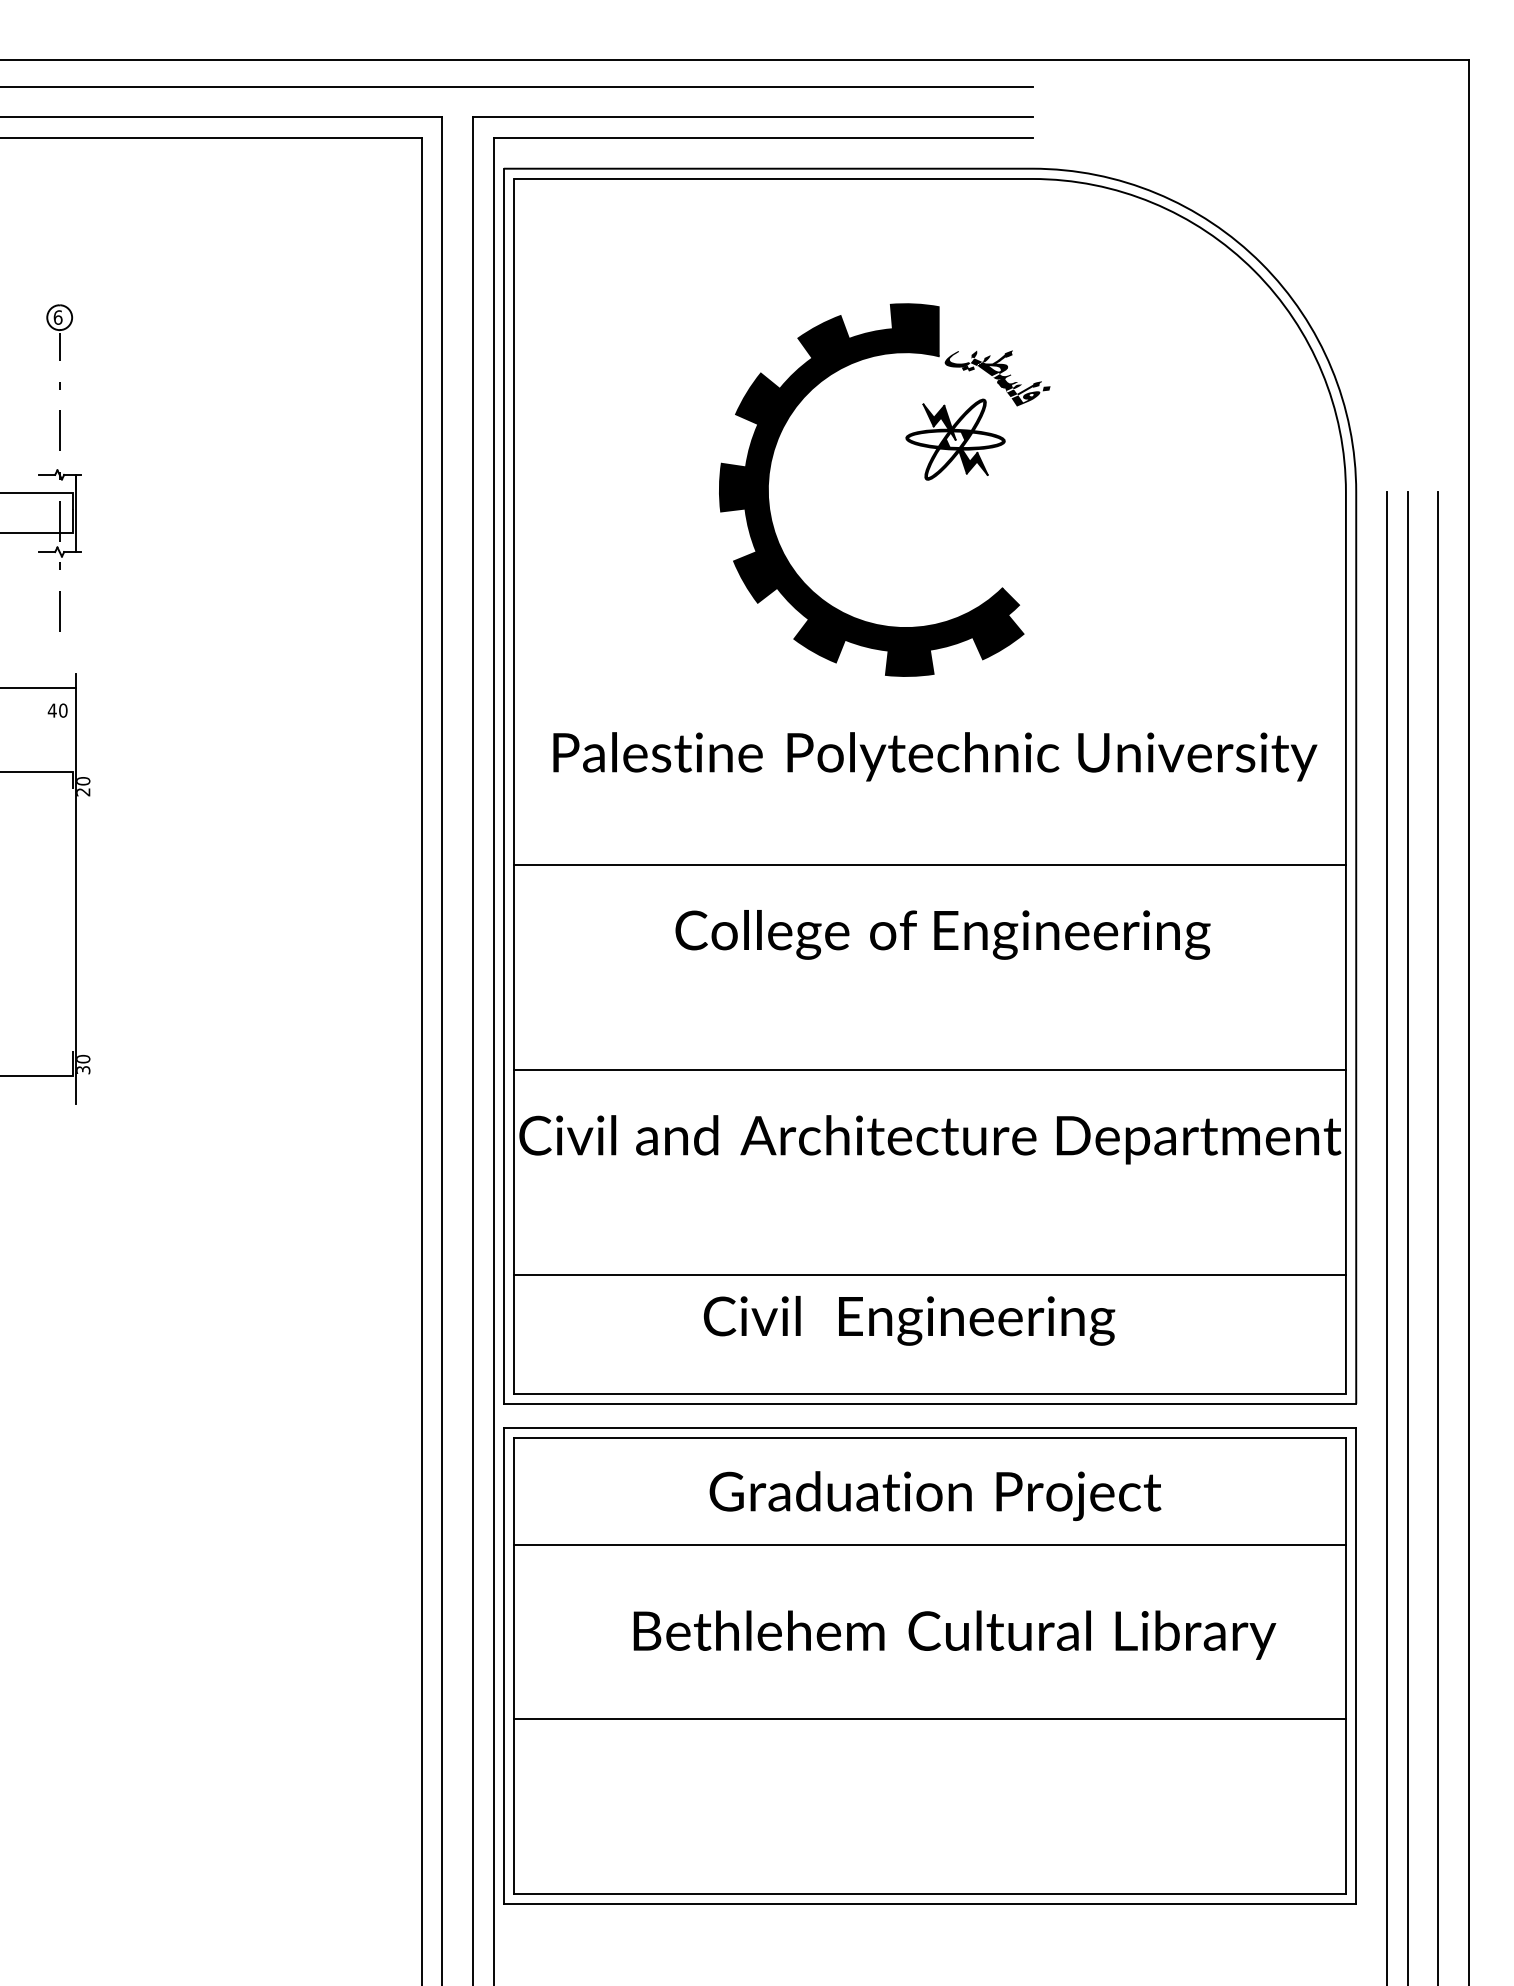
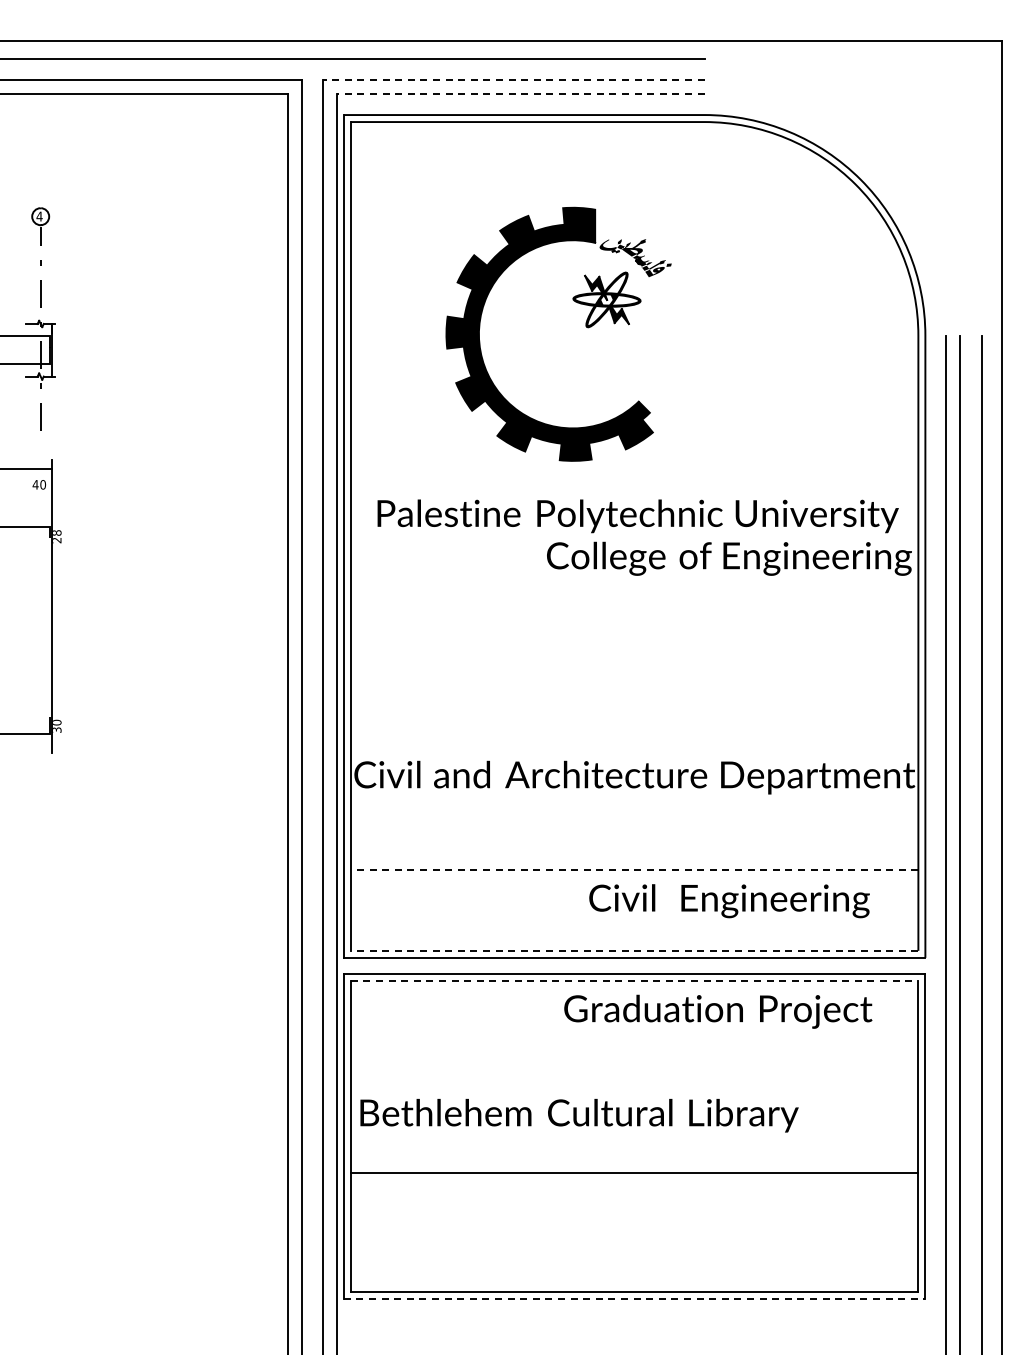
line: (752, 118) -> (513, 80), solid -> dashed
line: (762, 138) -> (520, 94), solid -> dashed
text: (57, 317) -> (39, 216), 6 -> 4
part: (924, 478) -> (585, 326), moved
text: (84, 780) -> (57, 532), 20 -> 28
line: (929, 864) -> (634, 589), removed
text: (943, 934) -> (729, 558), moved
line: (929, 1070) -> (634, 730), removed
line: (929, 1275) -> (634, 870), solid -> dashed
text: (909, 1321) -> (729, 901), moved
line: (929, 1393) -> (634, 950), solid -> dashed
line: (929, 1438) -> (634, 981), solid -> dashed
text: (935, 1495) -> (718, 1011), moved
line: (929, 1544) -> (634, 1053), removed
text: (954, 1634) -> (579, 1115), moved
line: (929, 1904) -> (634, 1299), solid -> dashed

